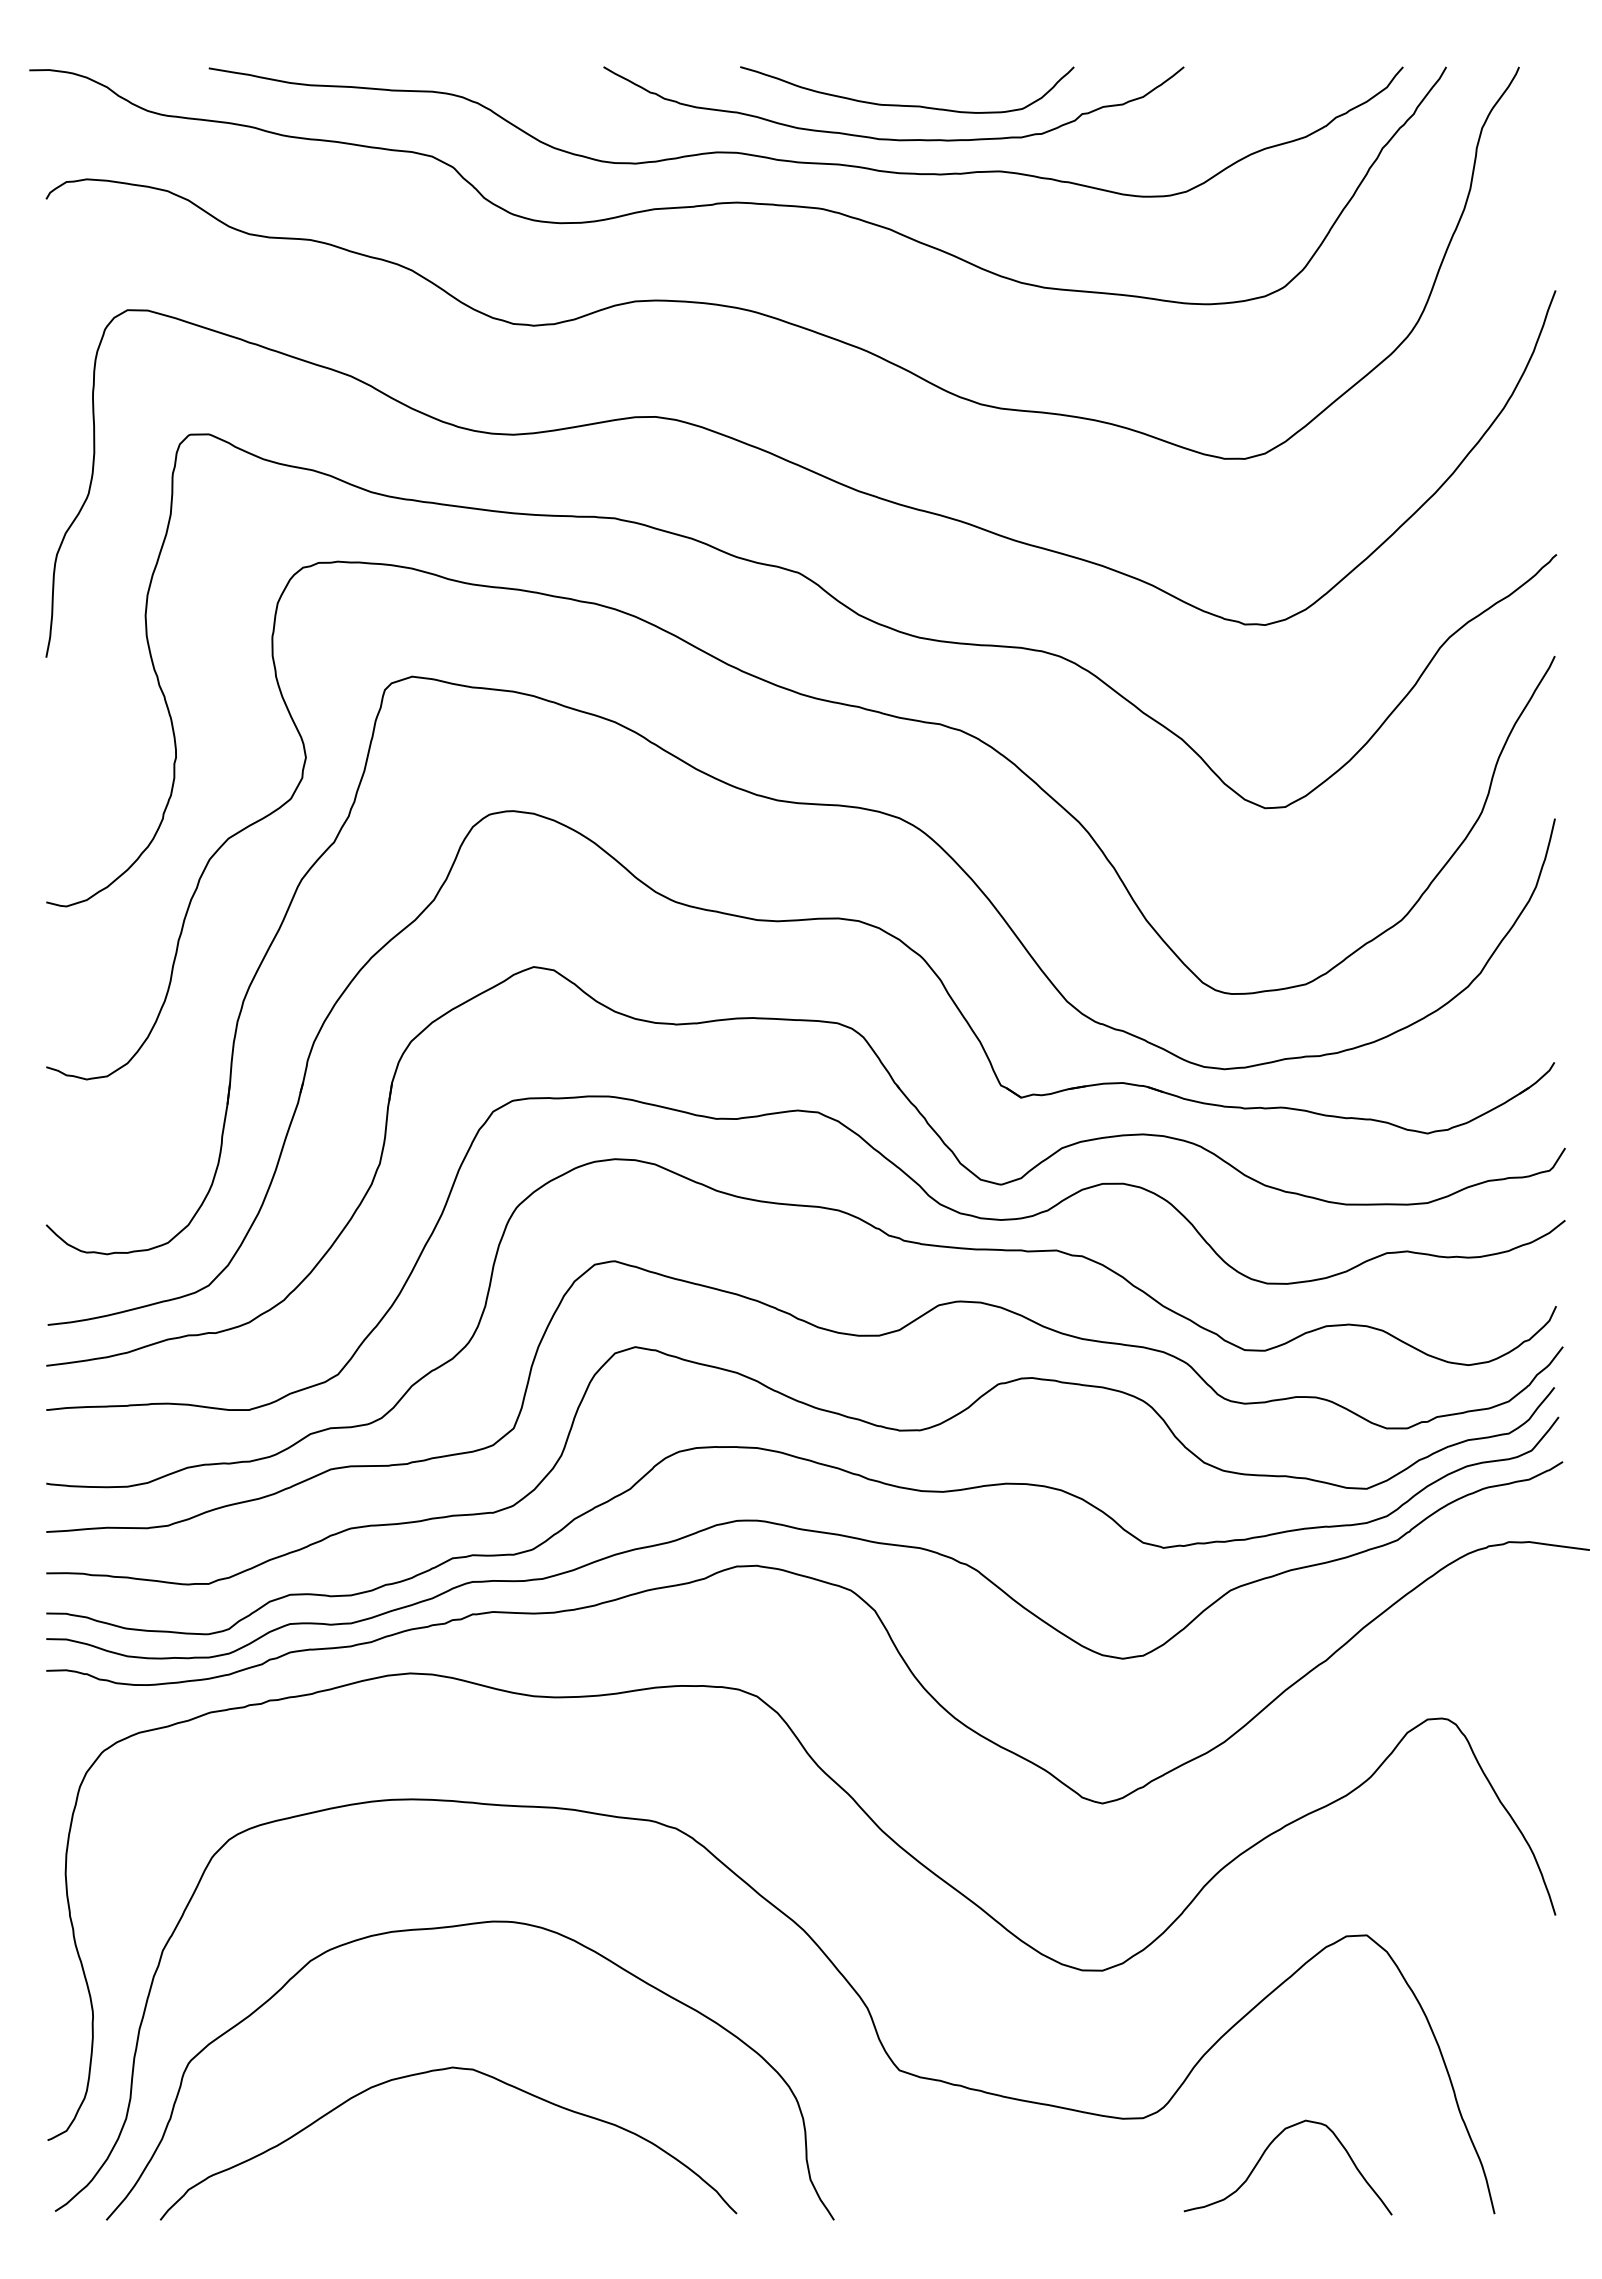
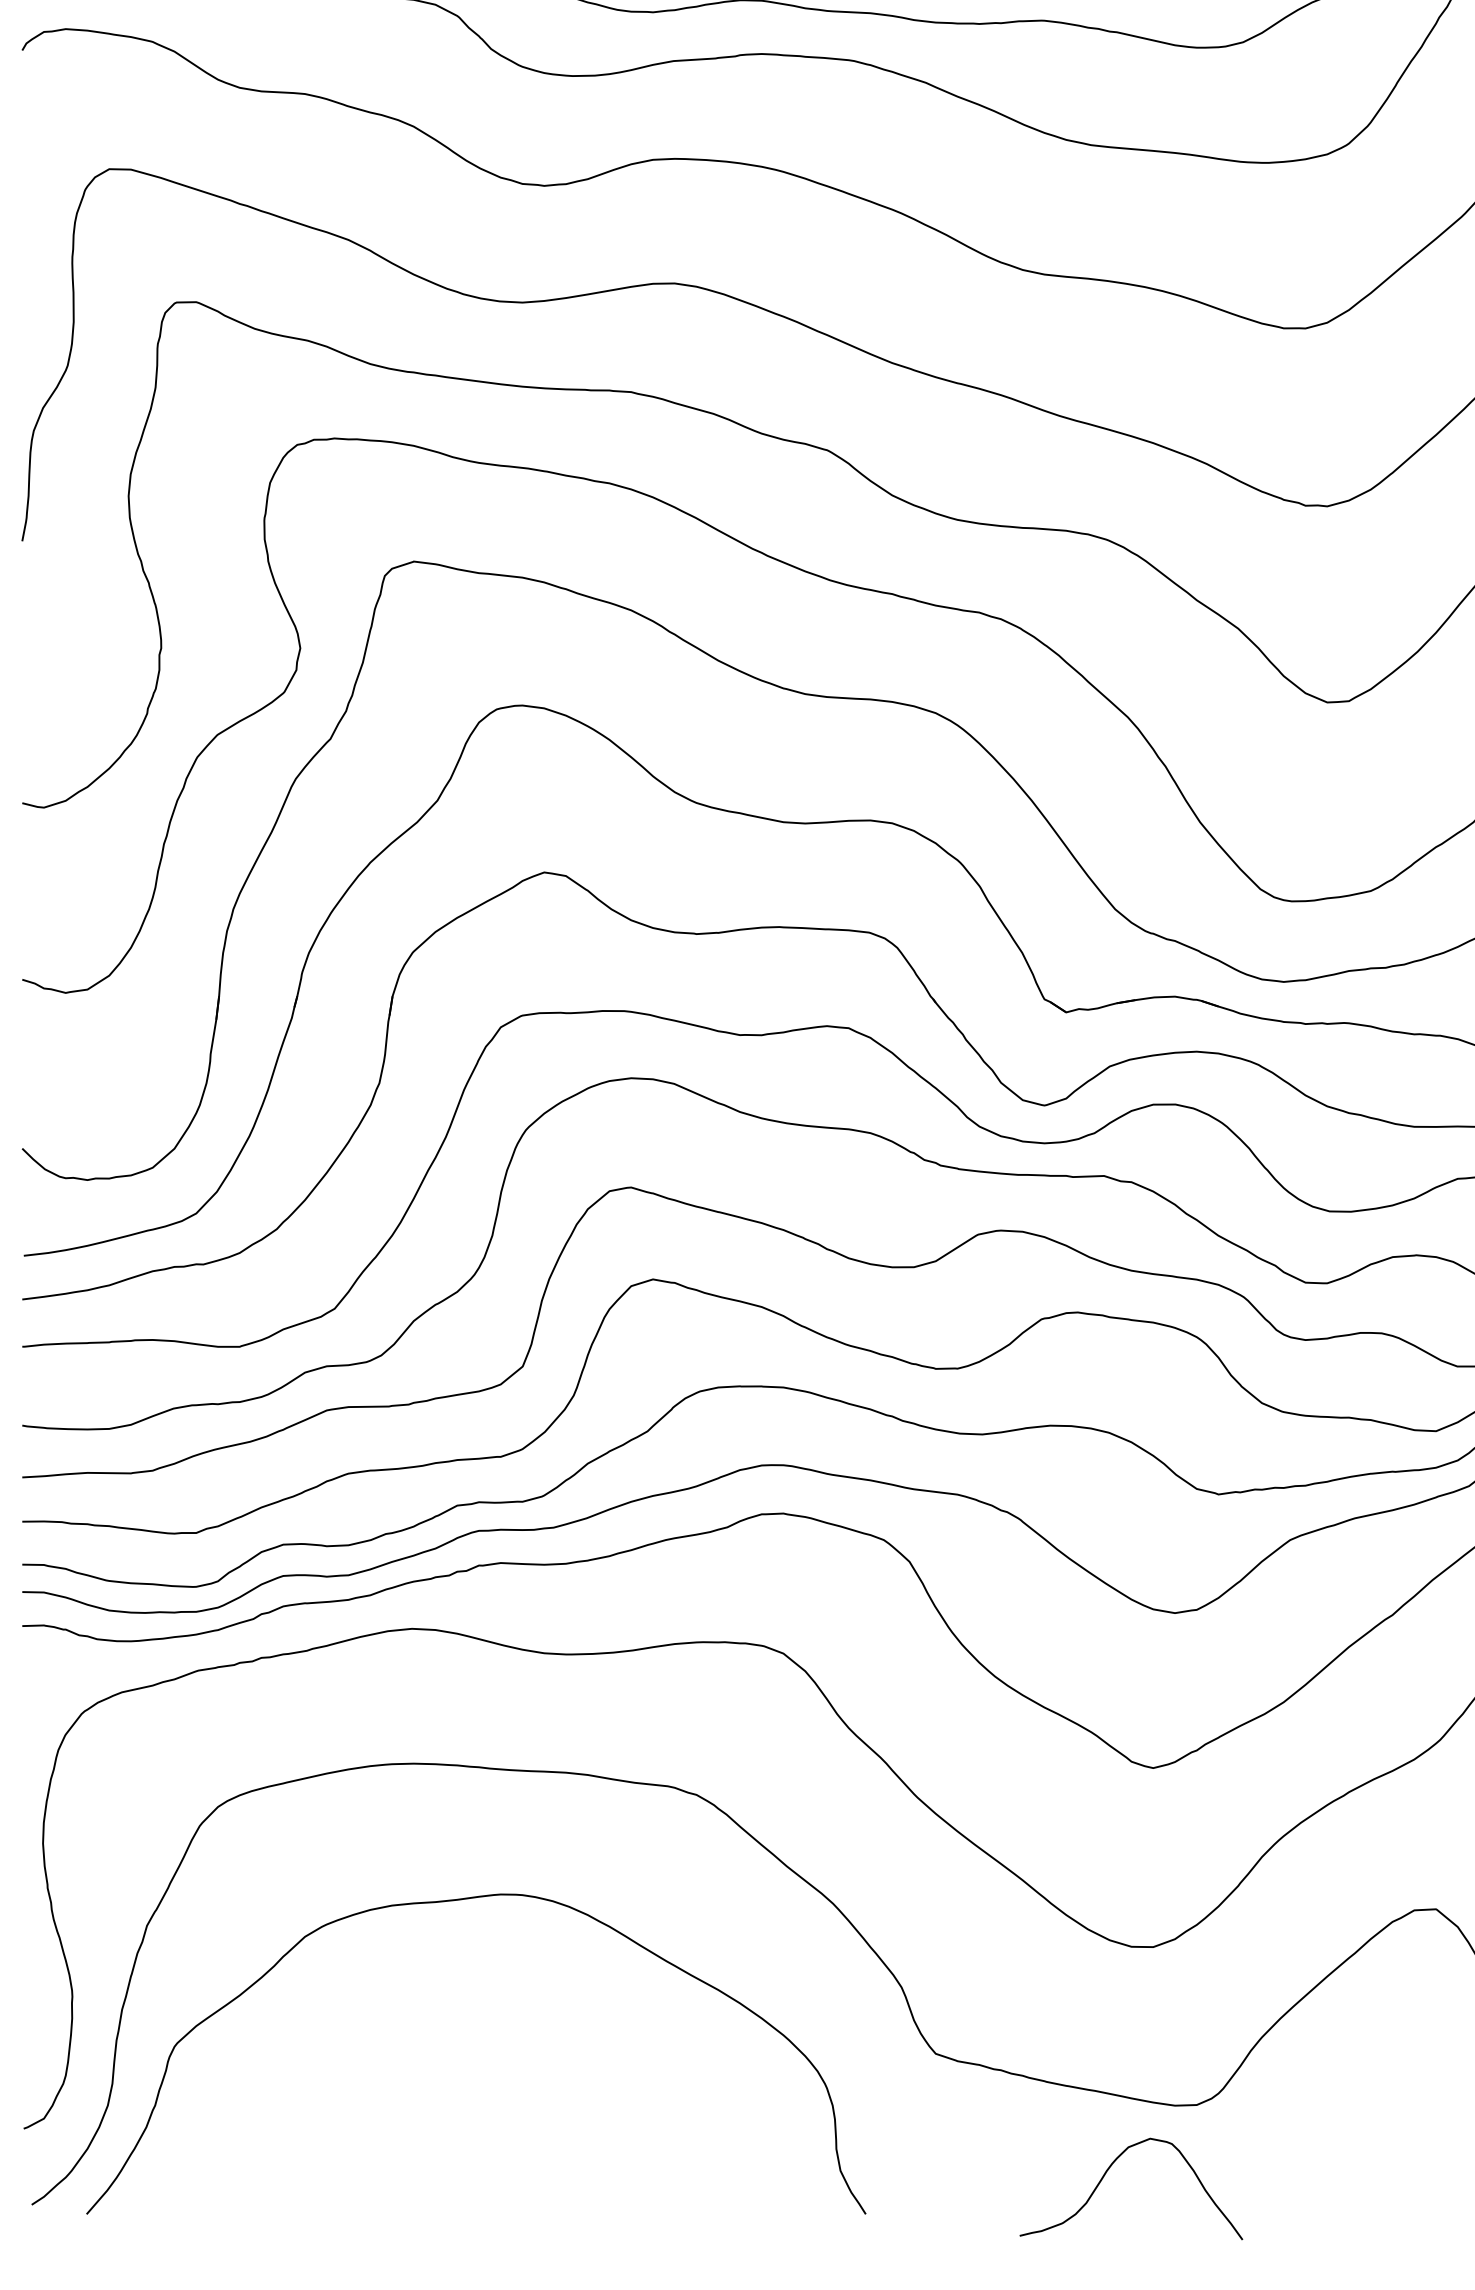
curve: (436, 2071) -> (440, 2055), removed
curve: (1265, 2152) -> (1107, 2172), moved

